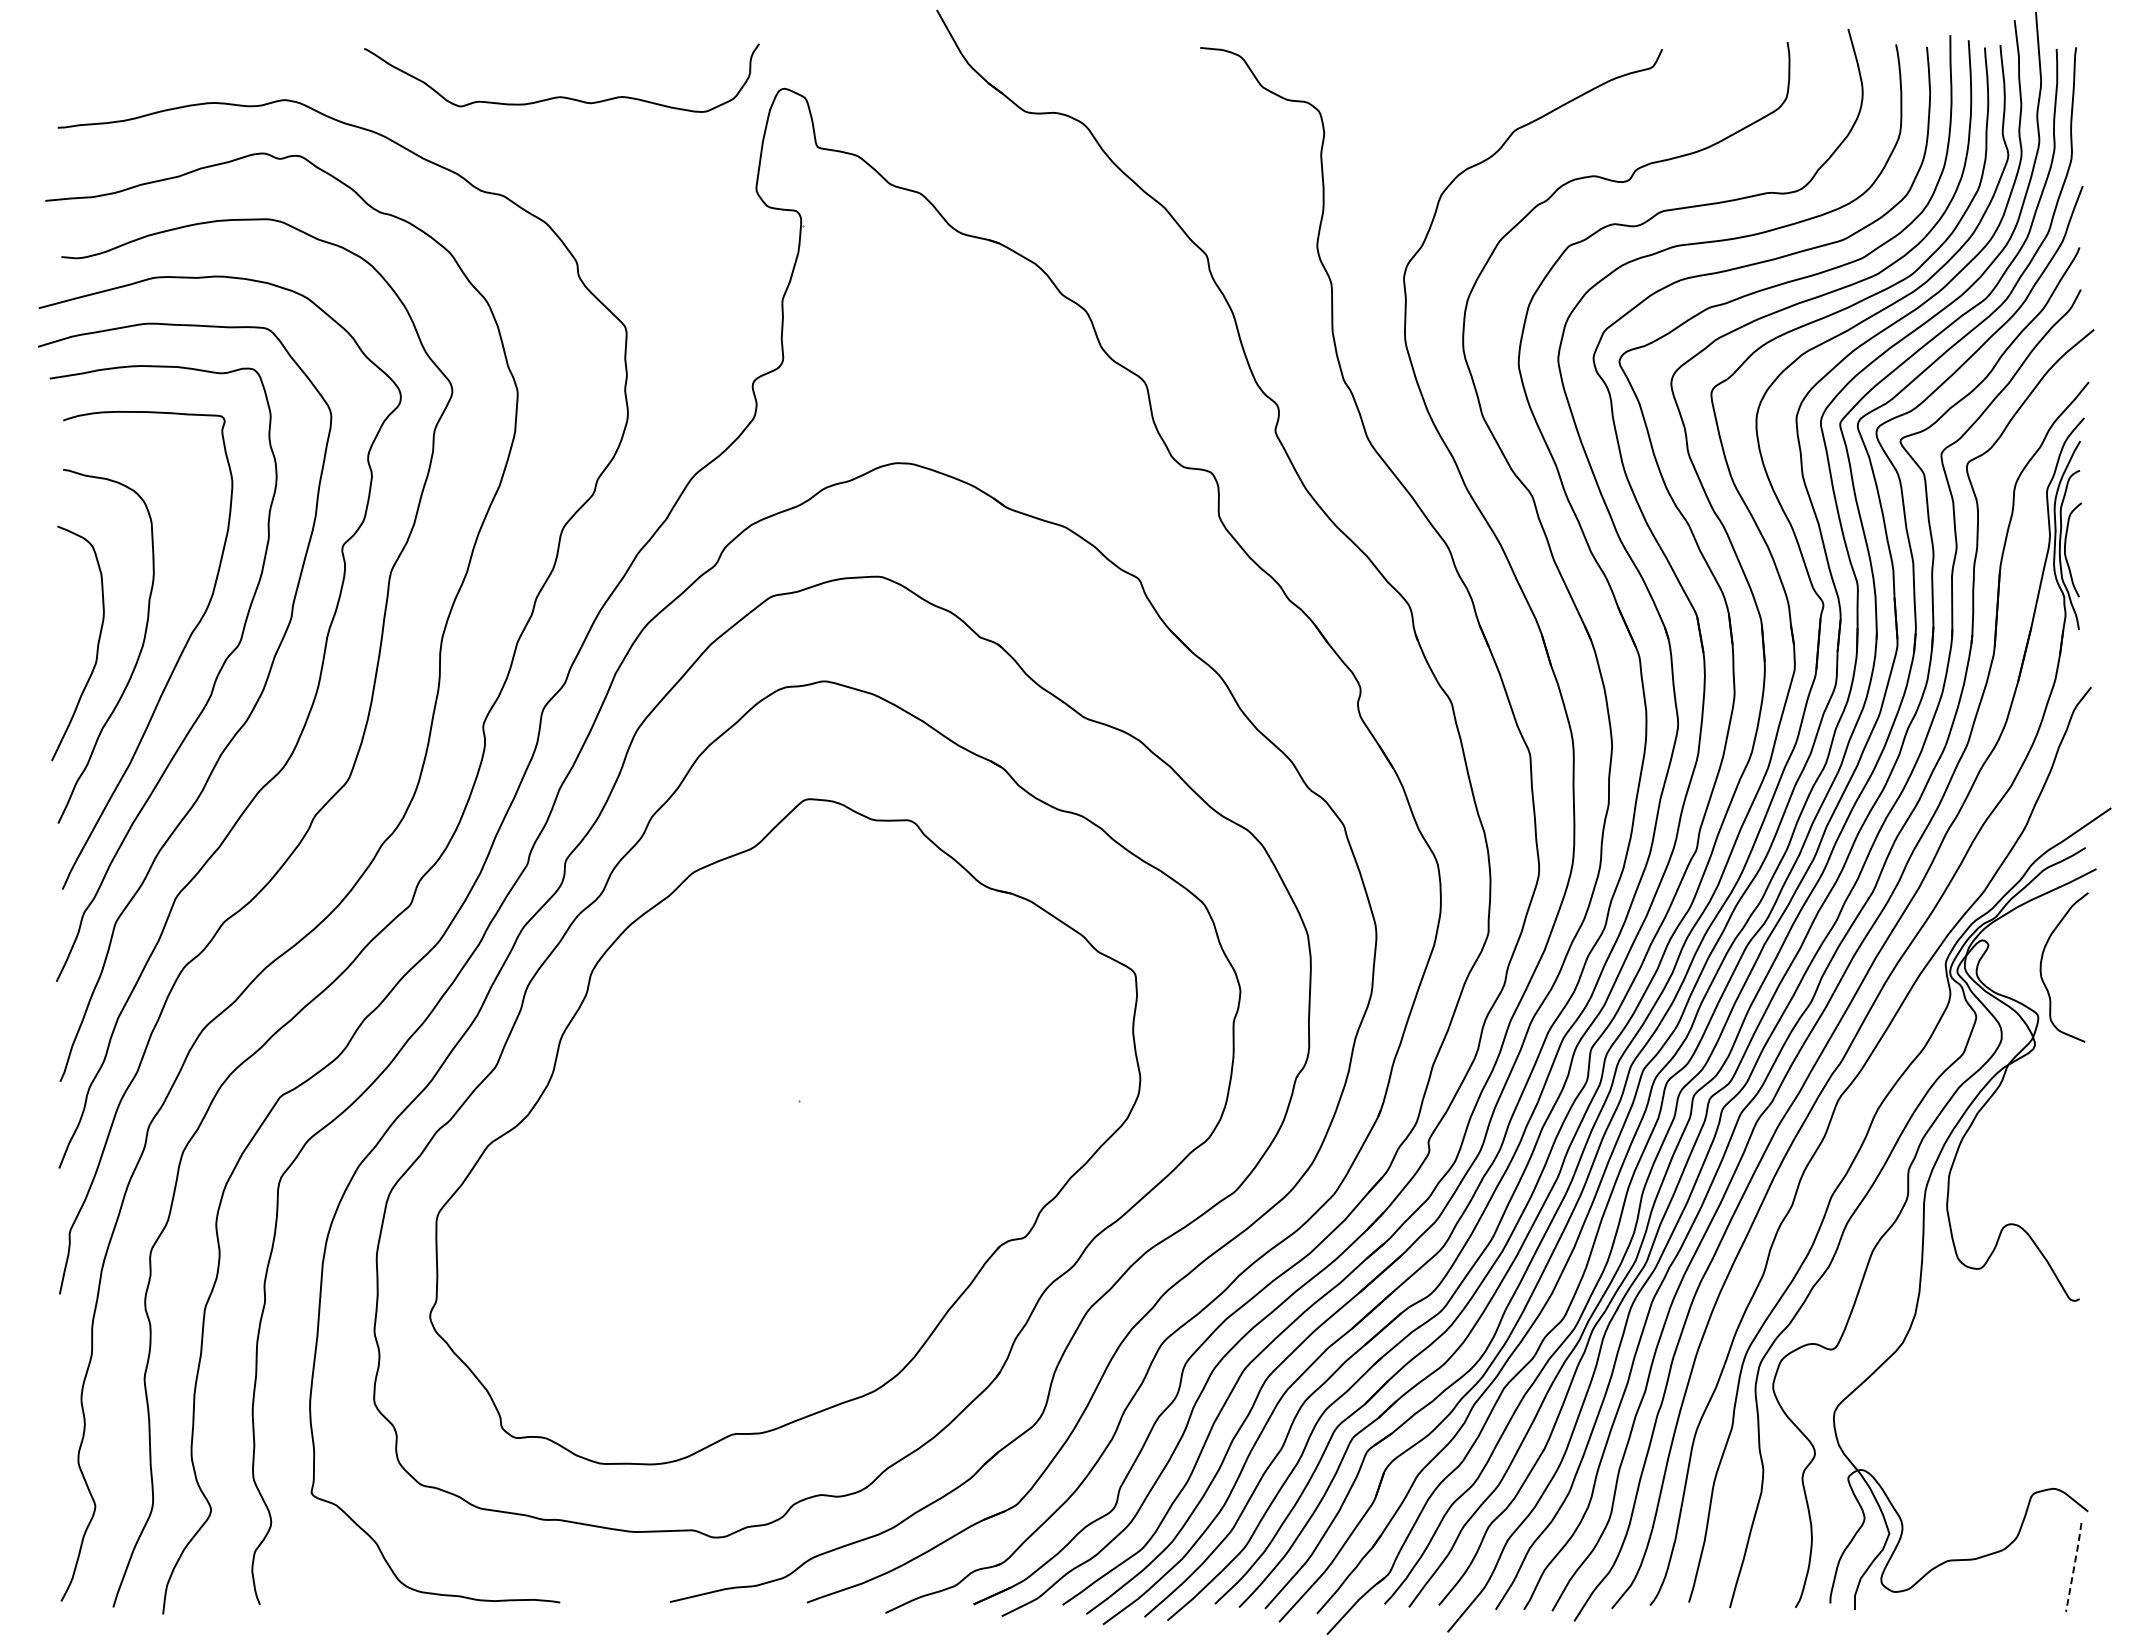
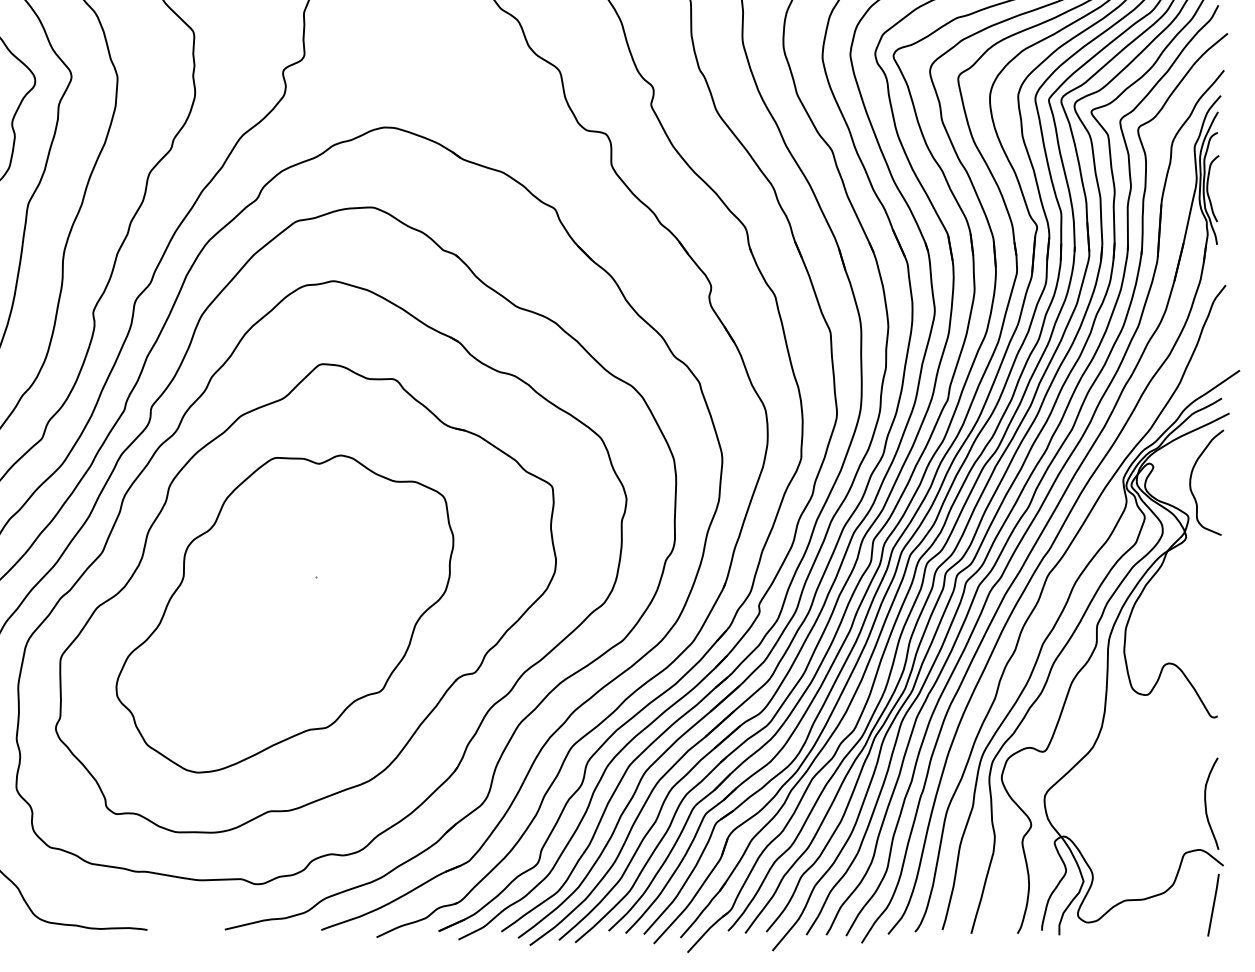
part: (755, 1154) -> (285, 614), added
curve: (2063, 1422) -> (1206, 803), added
line: (2074, 1566) -> (1214, 904), dashed -> solid

